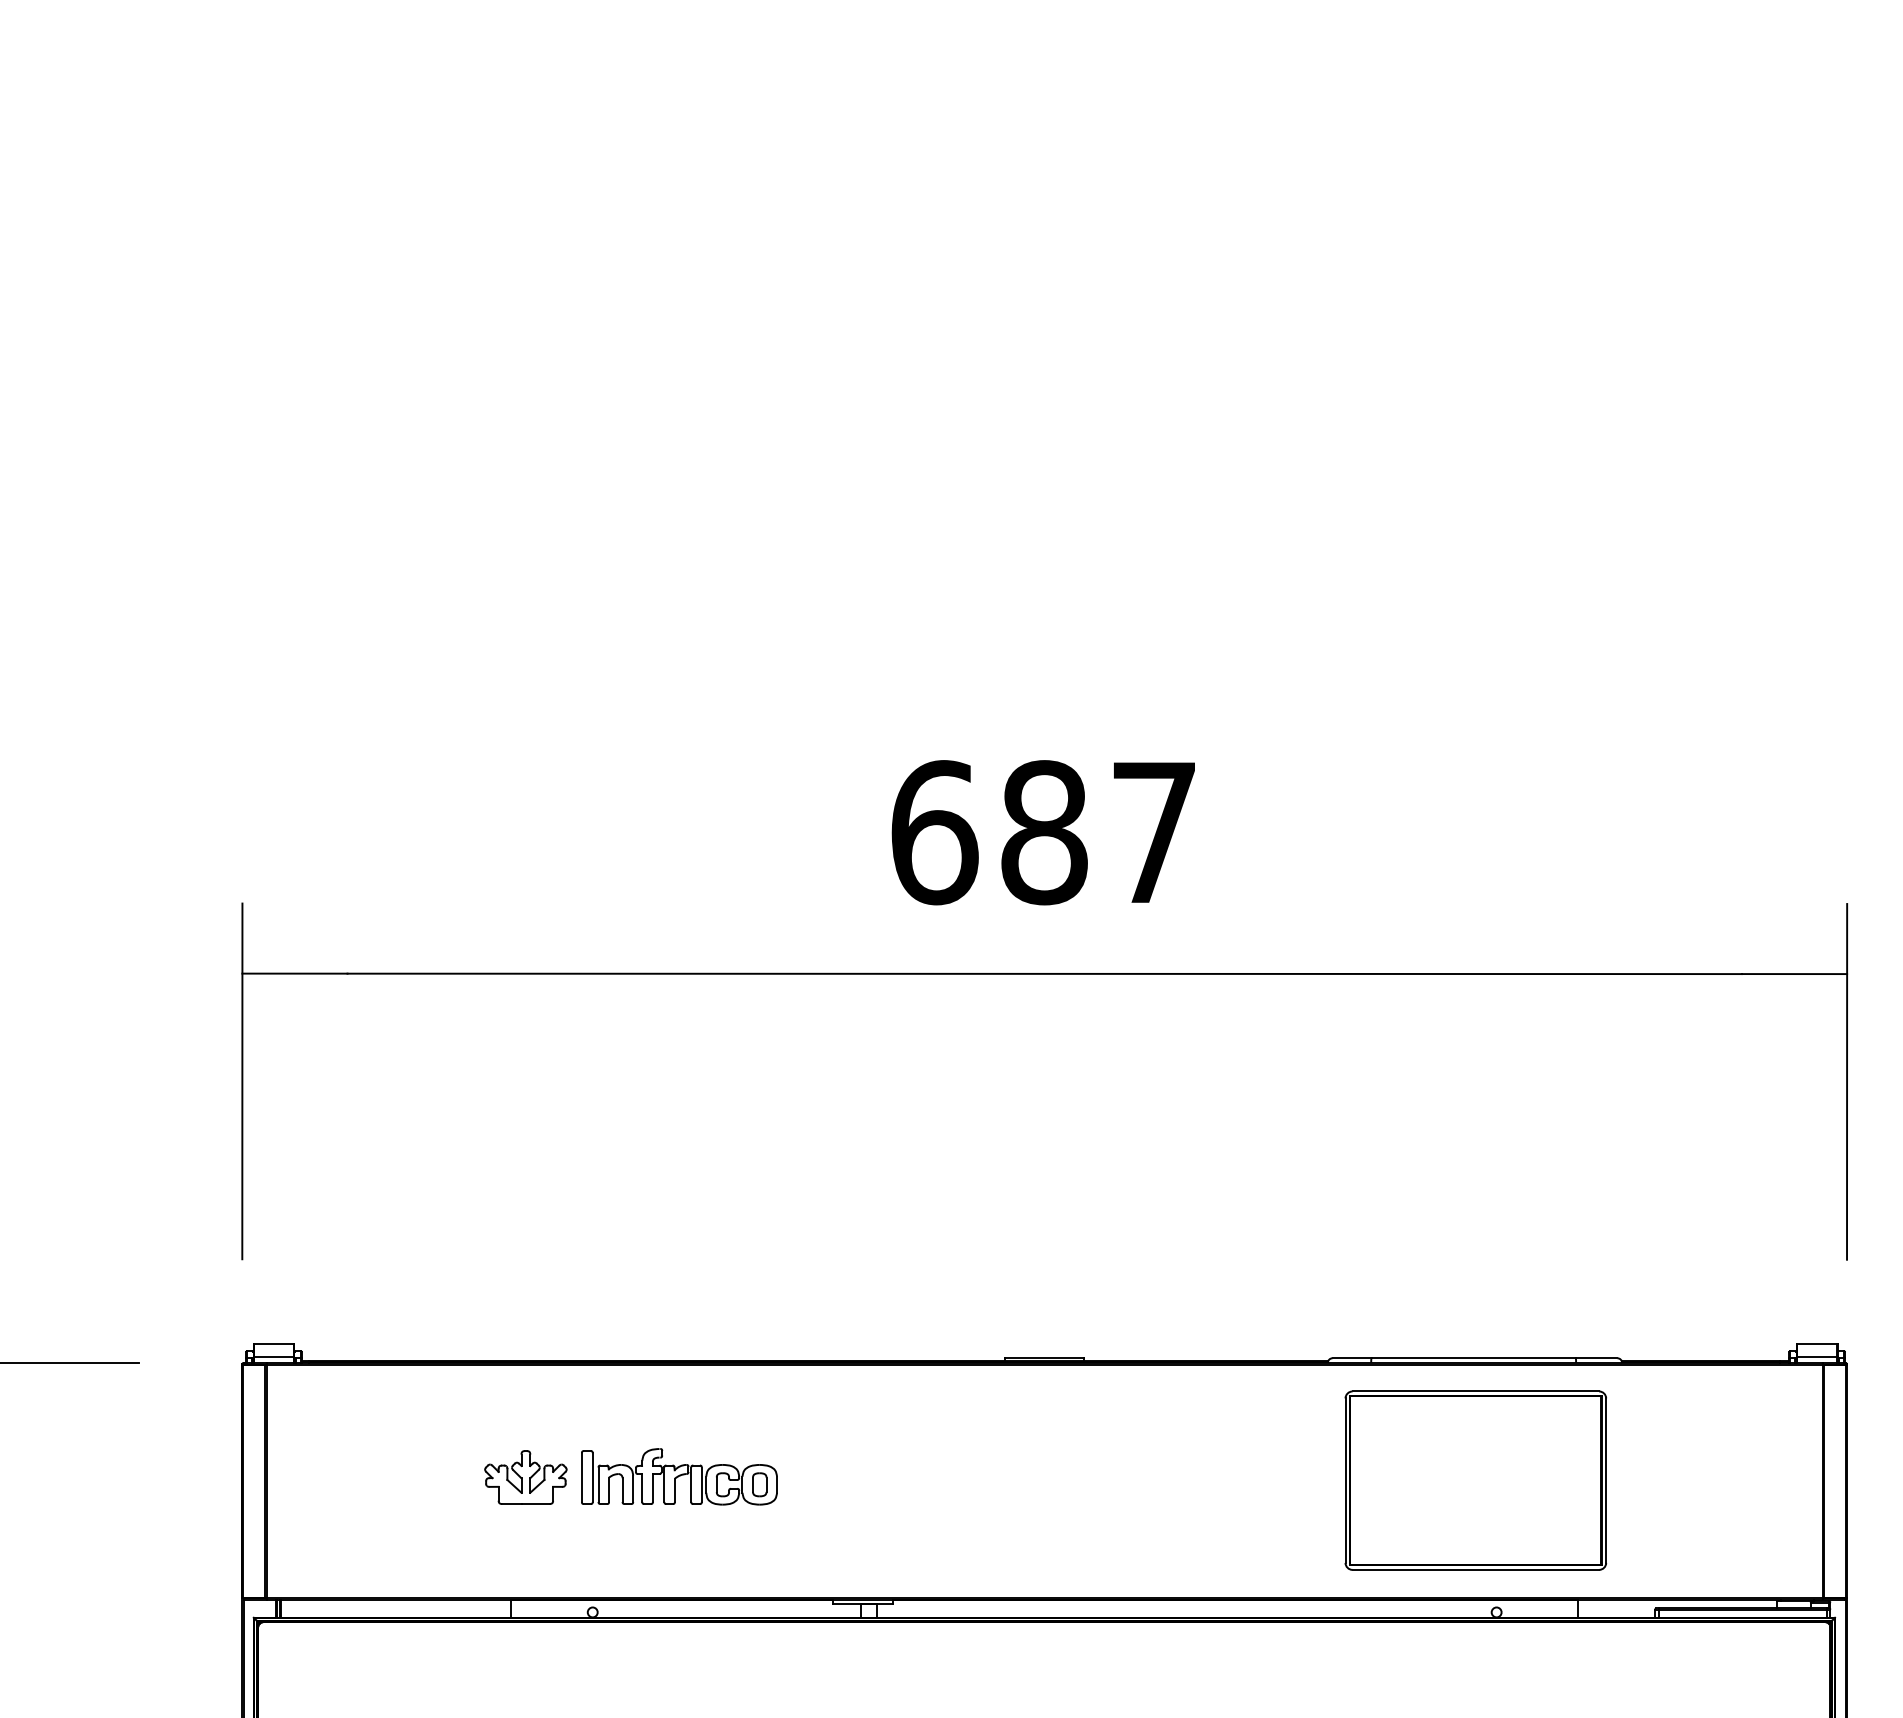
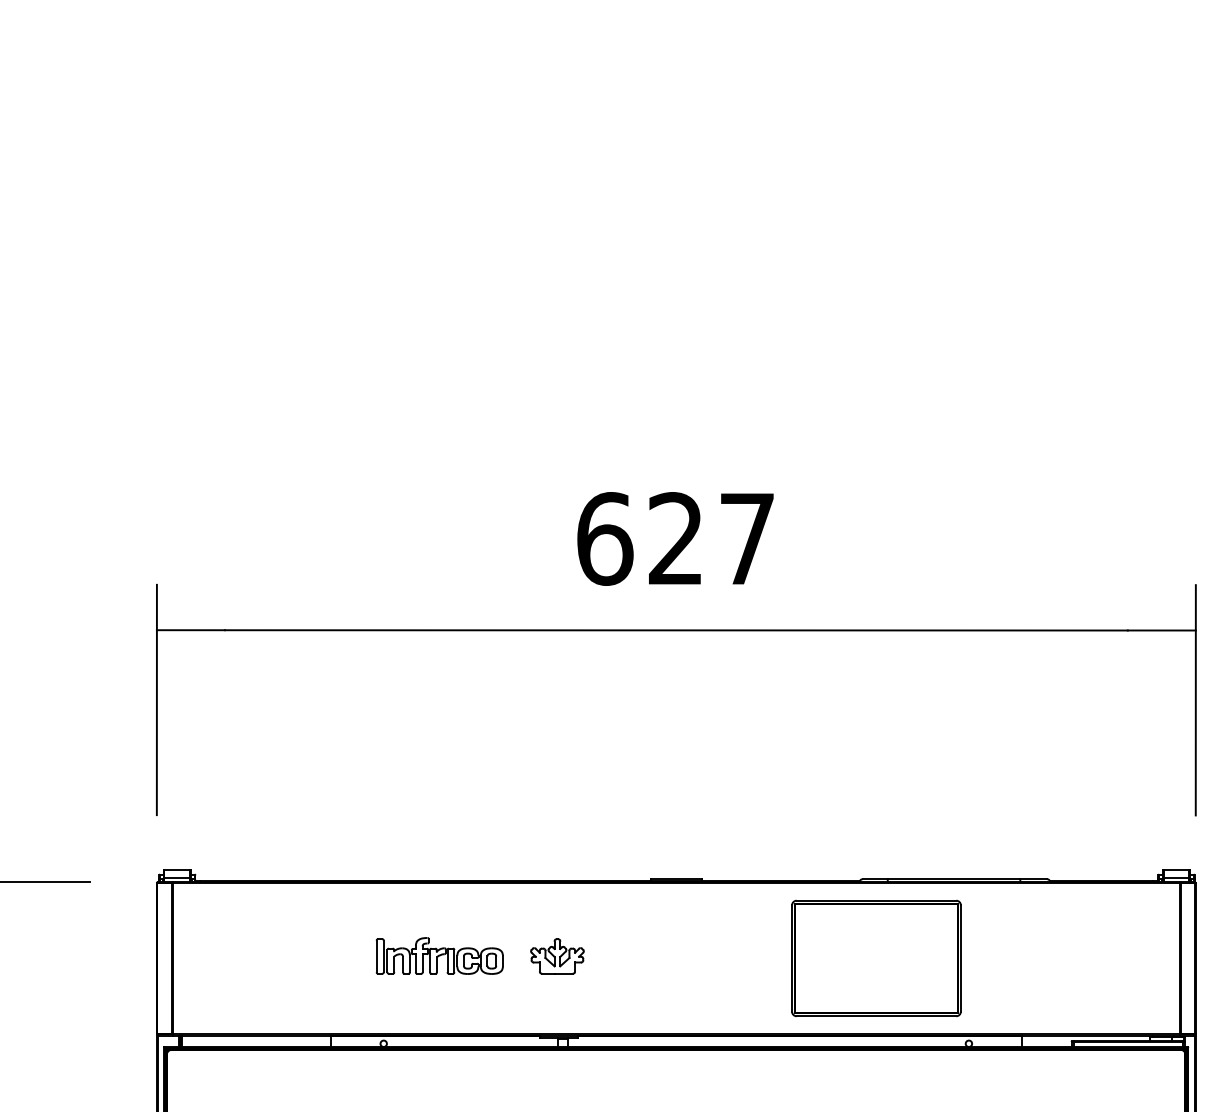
text: (1044, 831) -> (676, 538), 687 -> 627
part: (525, 1477) -> (557, 956), moved
part: (1475, 1479) -> (876, 957), moved

